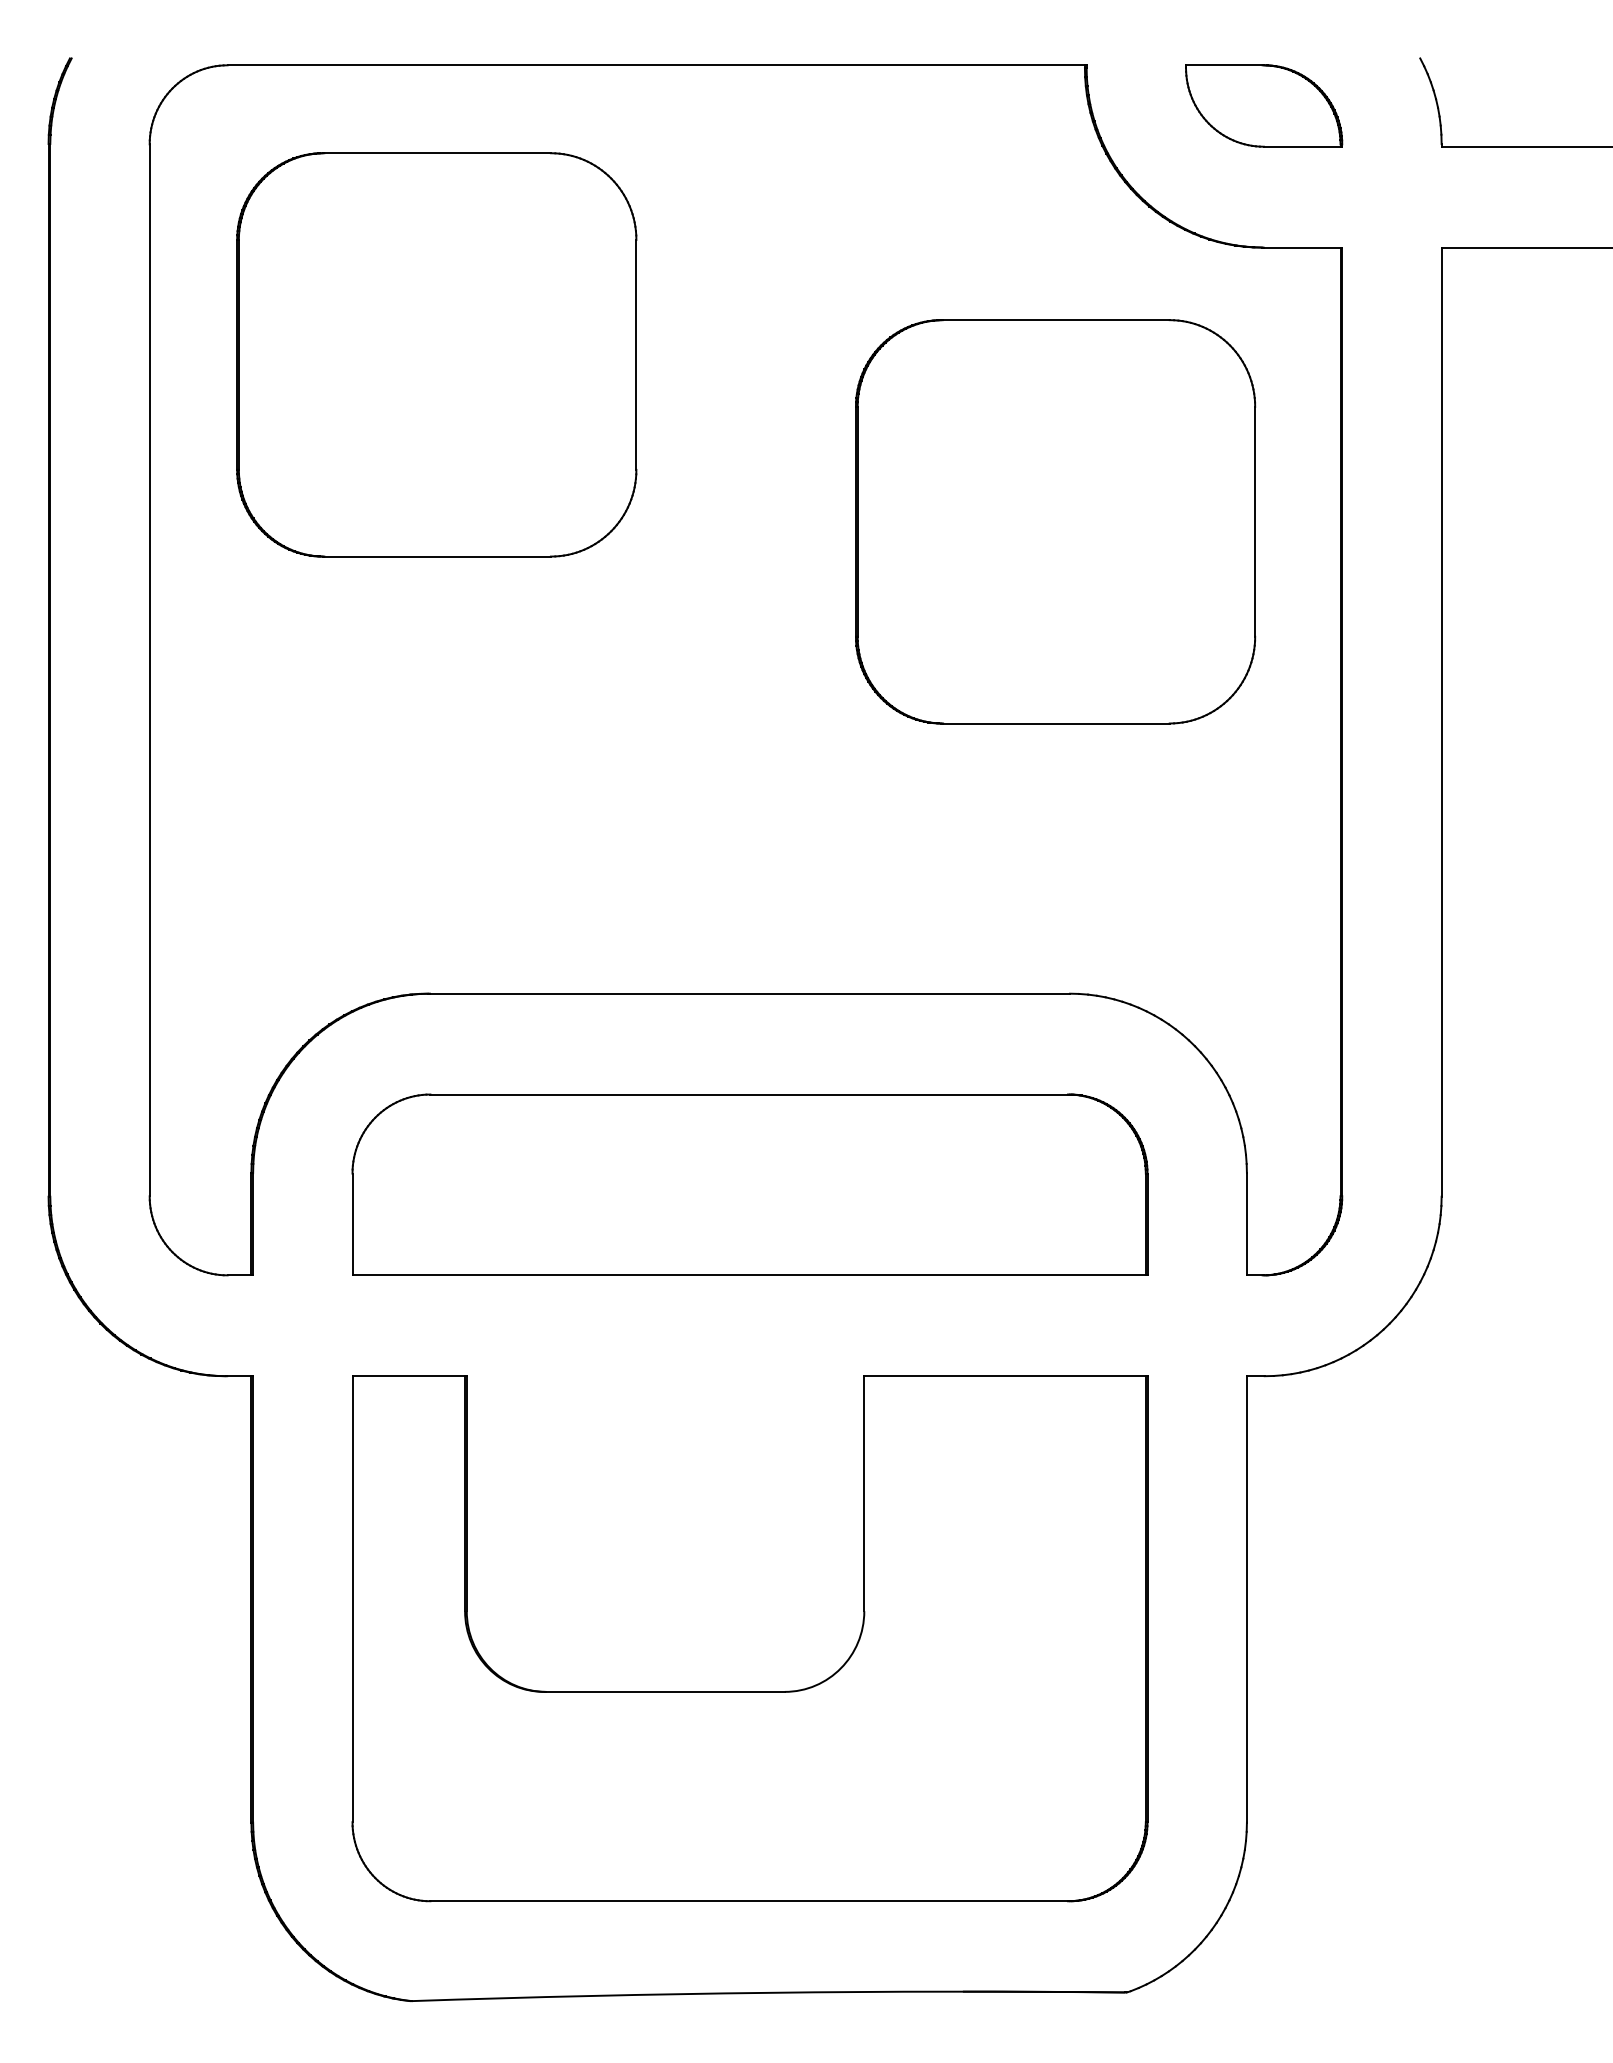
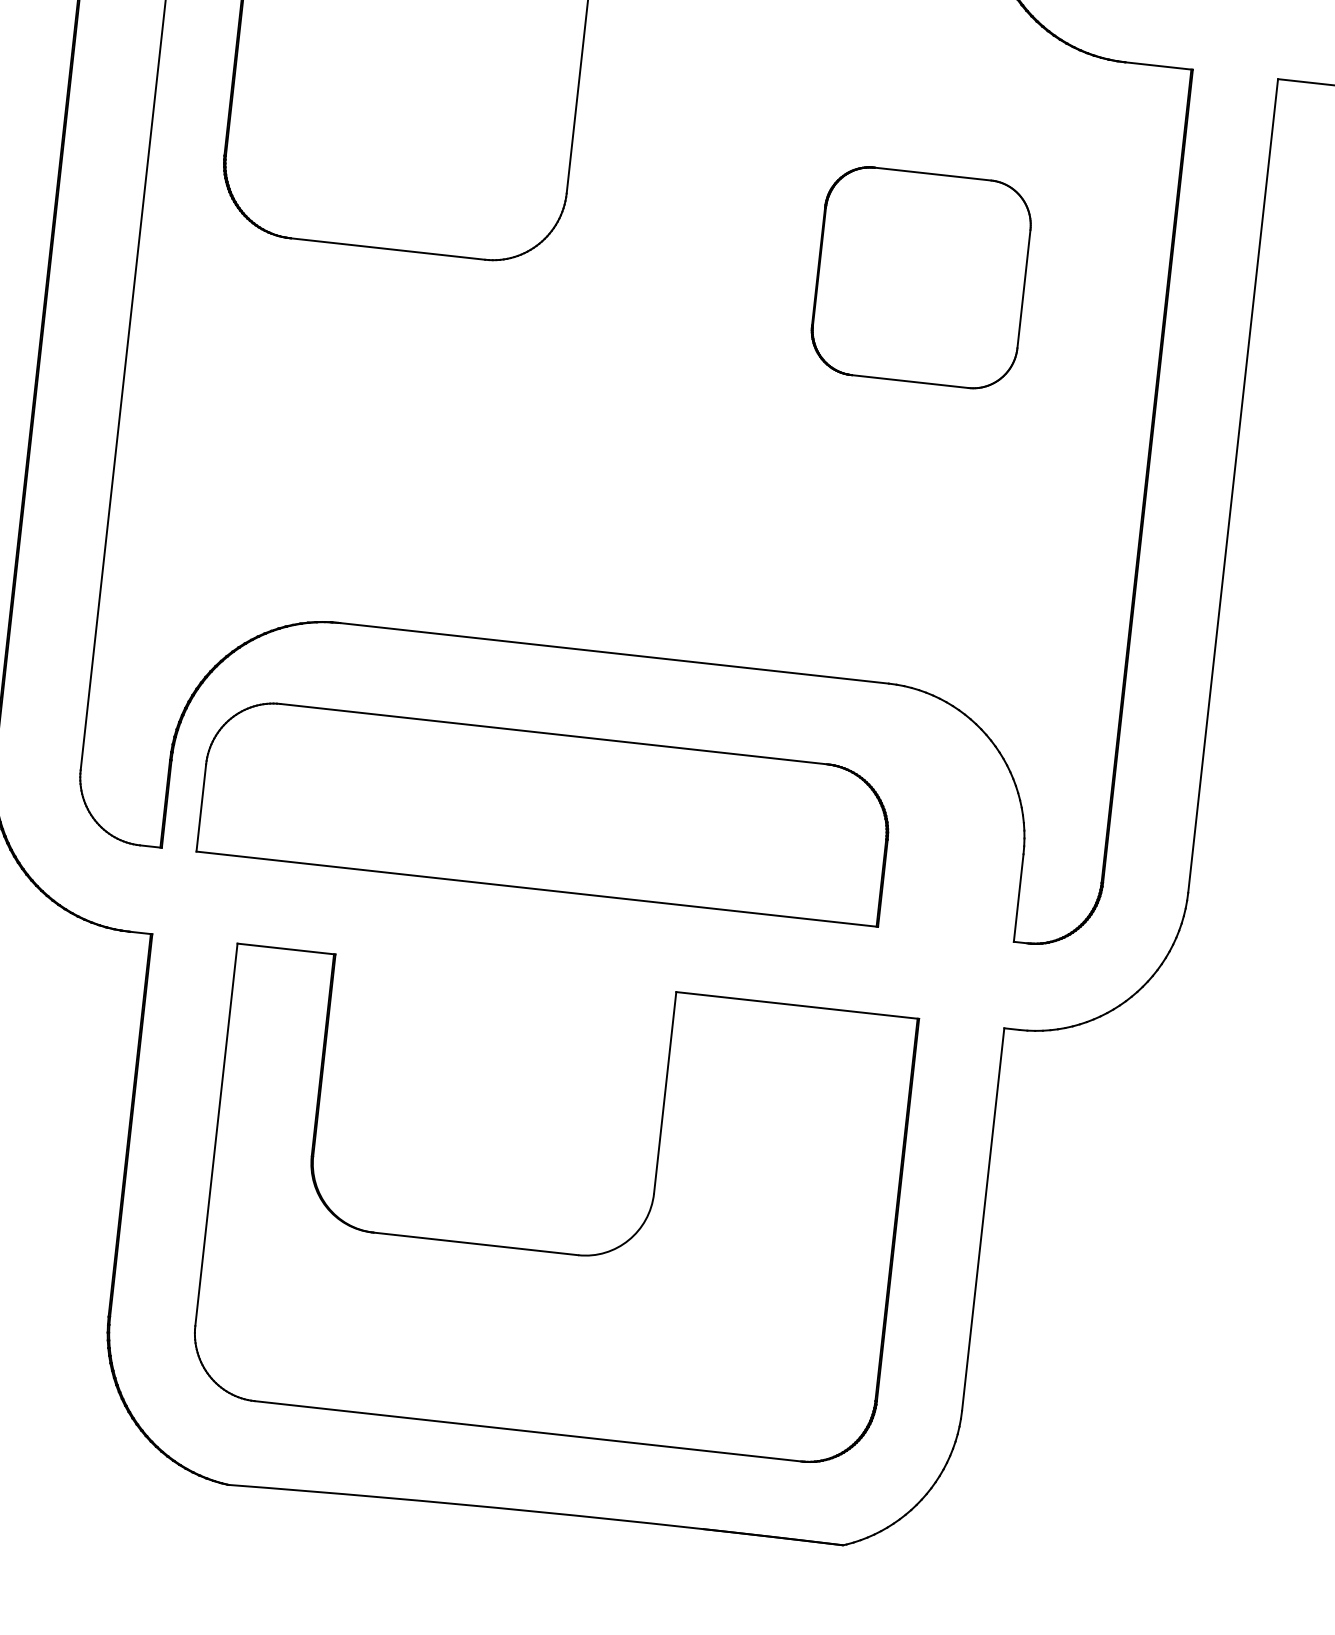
part: (1055, 521) -> (921, 277), size x0.6
part: (749, 1184) -> (545, 811), moved

